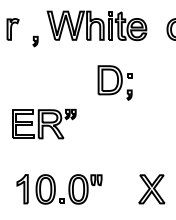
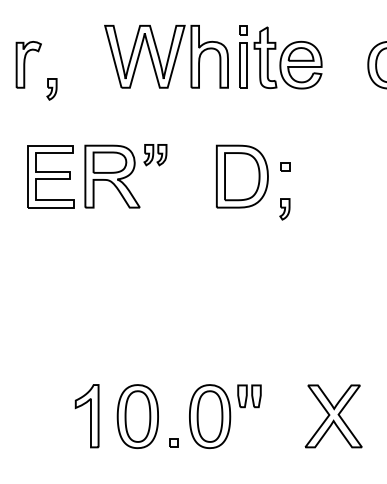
part: (35, 41) -> (51, 89), moved
part: (44, 123) -> (97, 174), moved
part: (59, 189) -> (168, 416), moved

